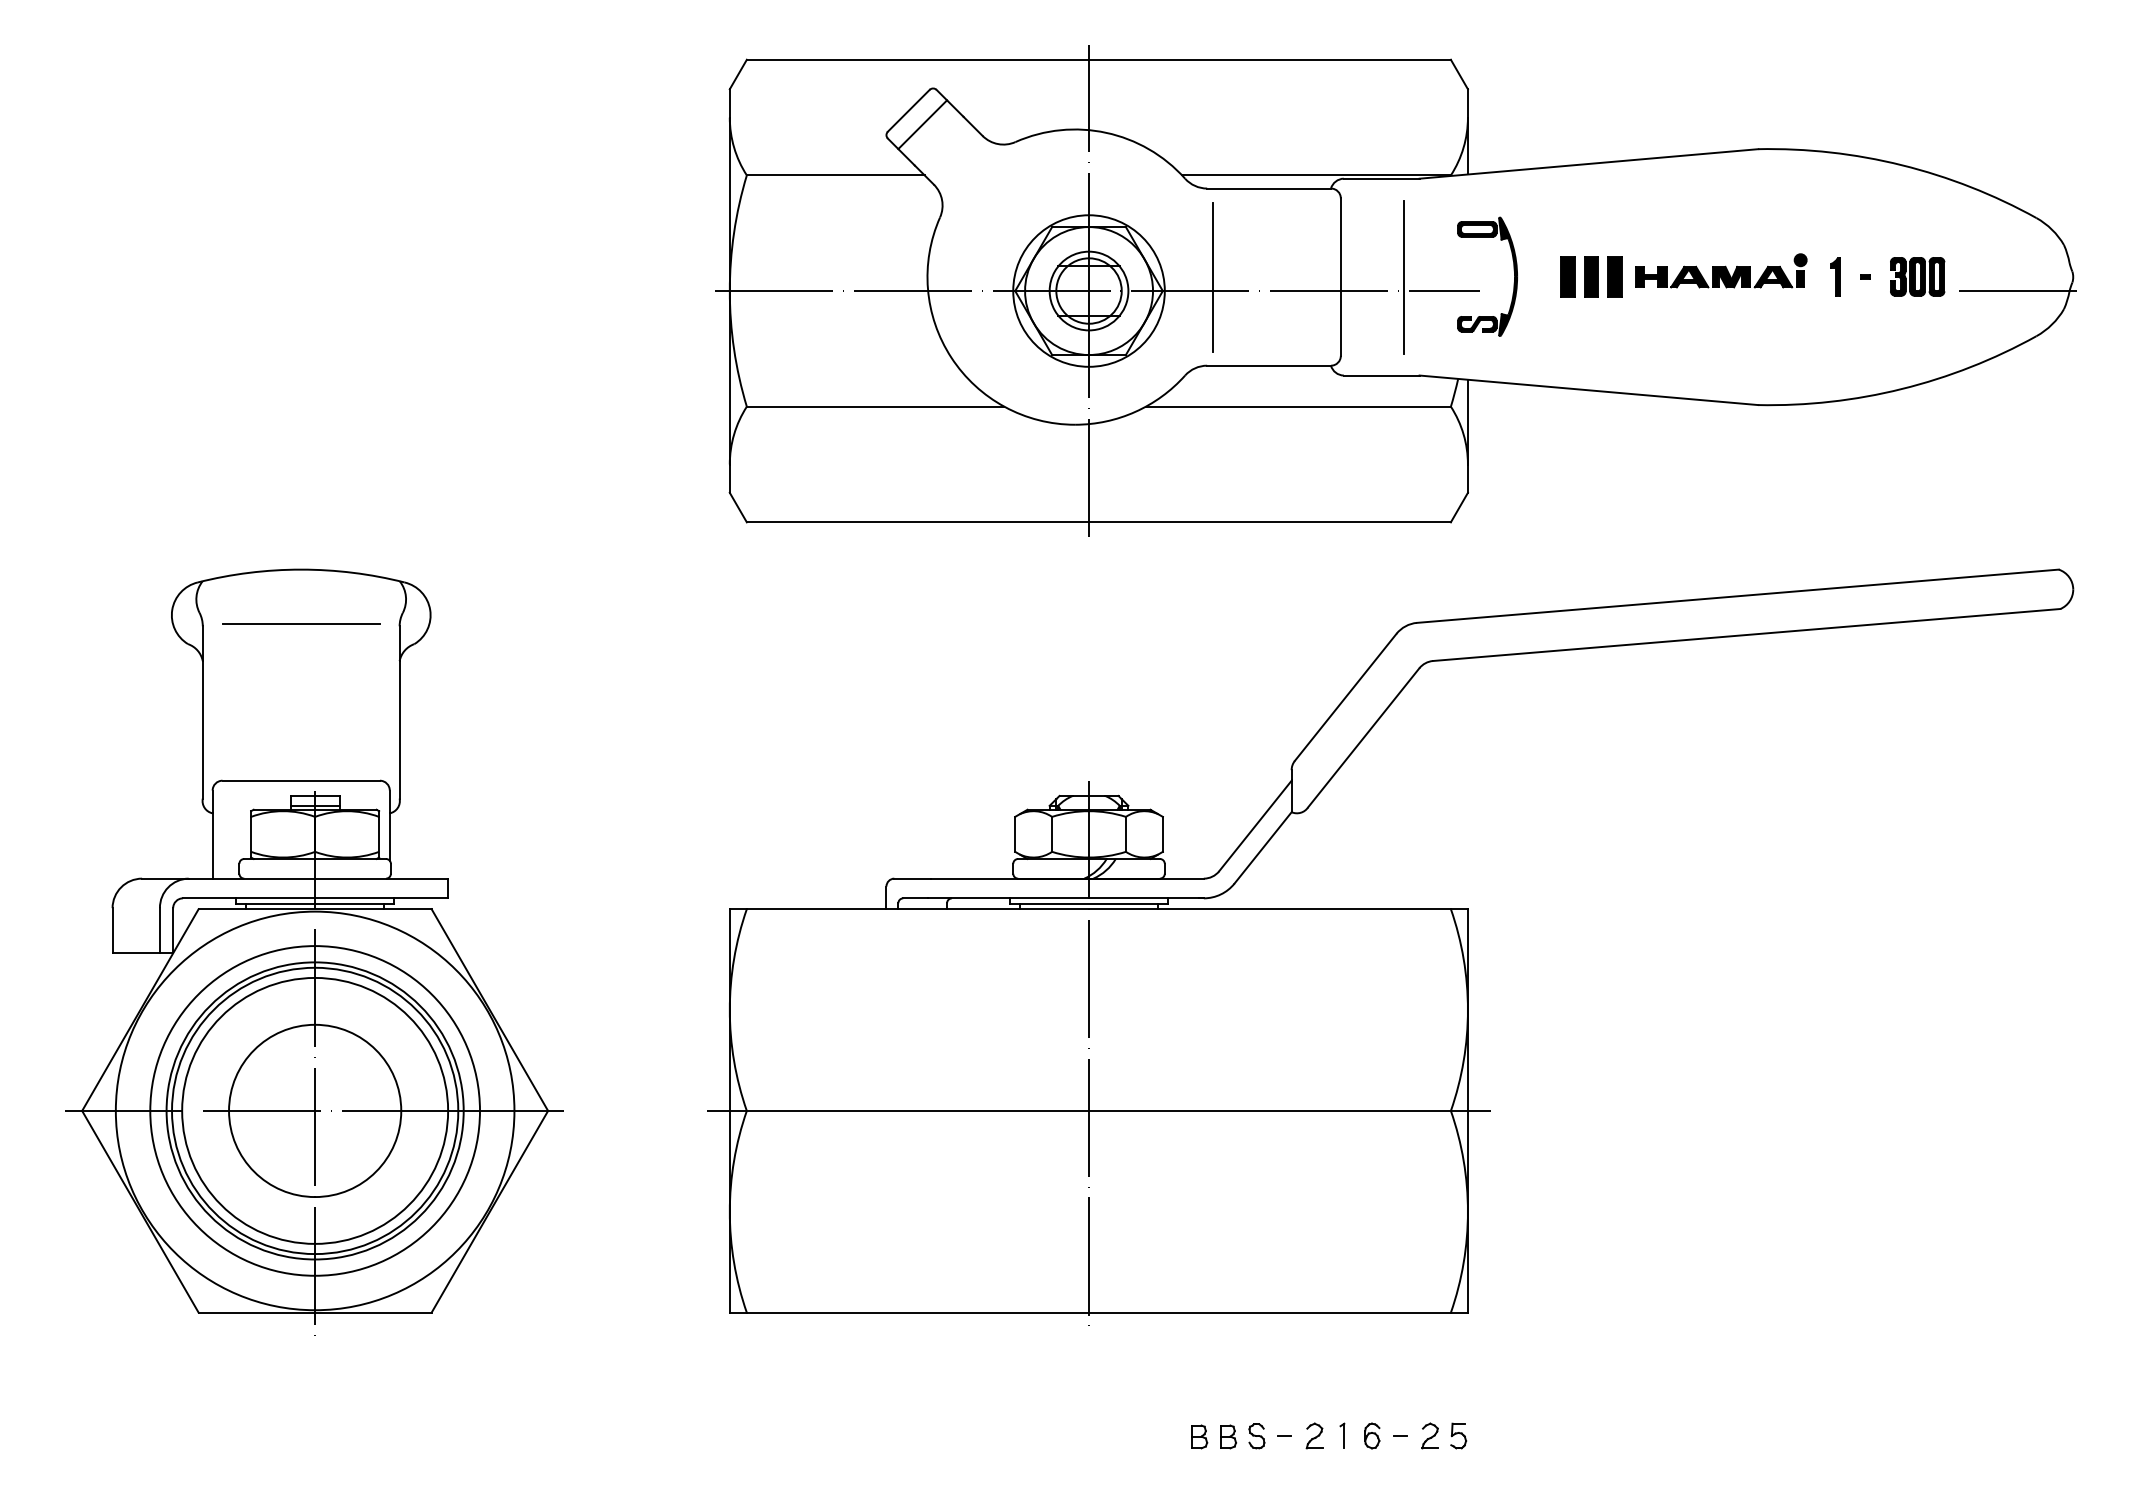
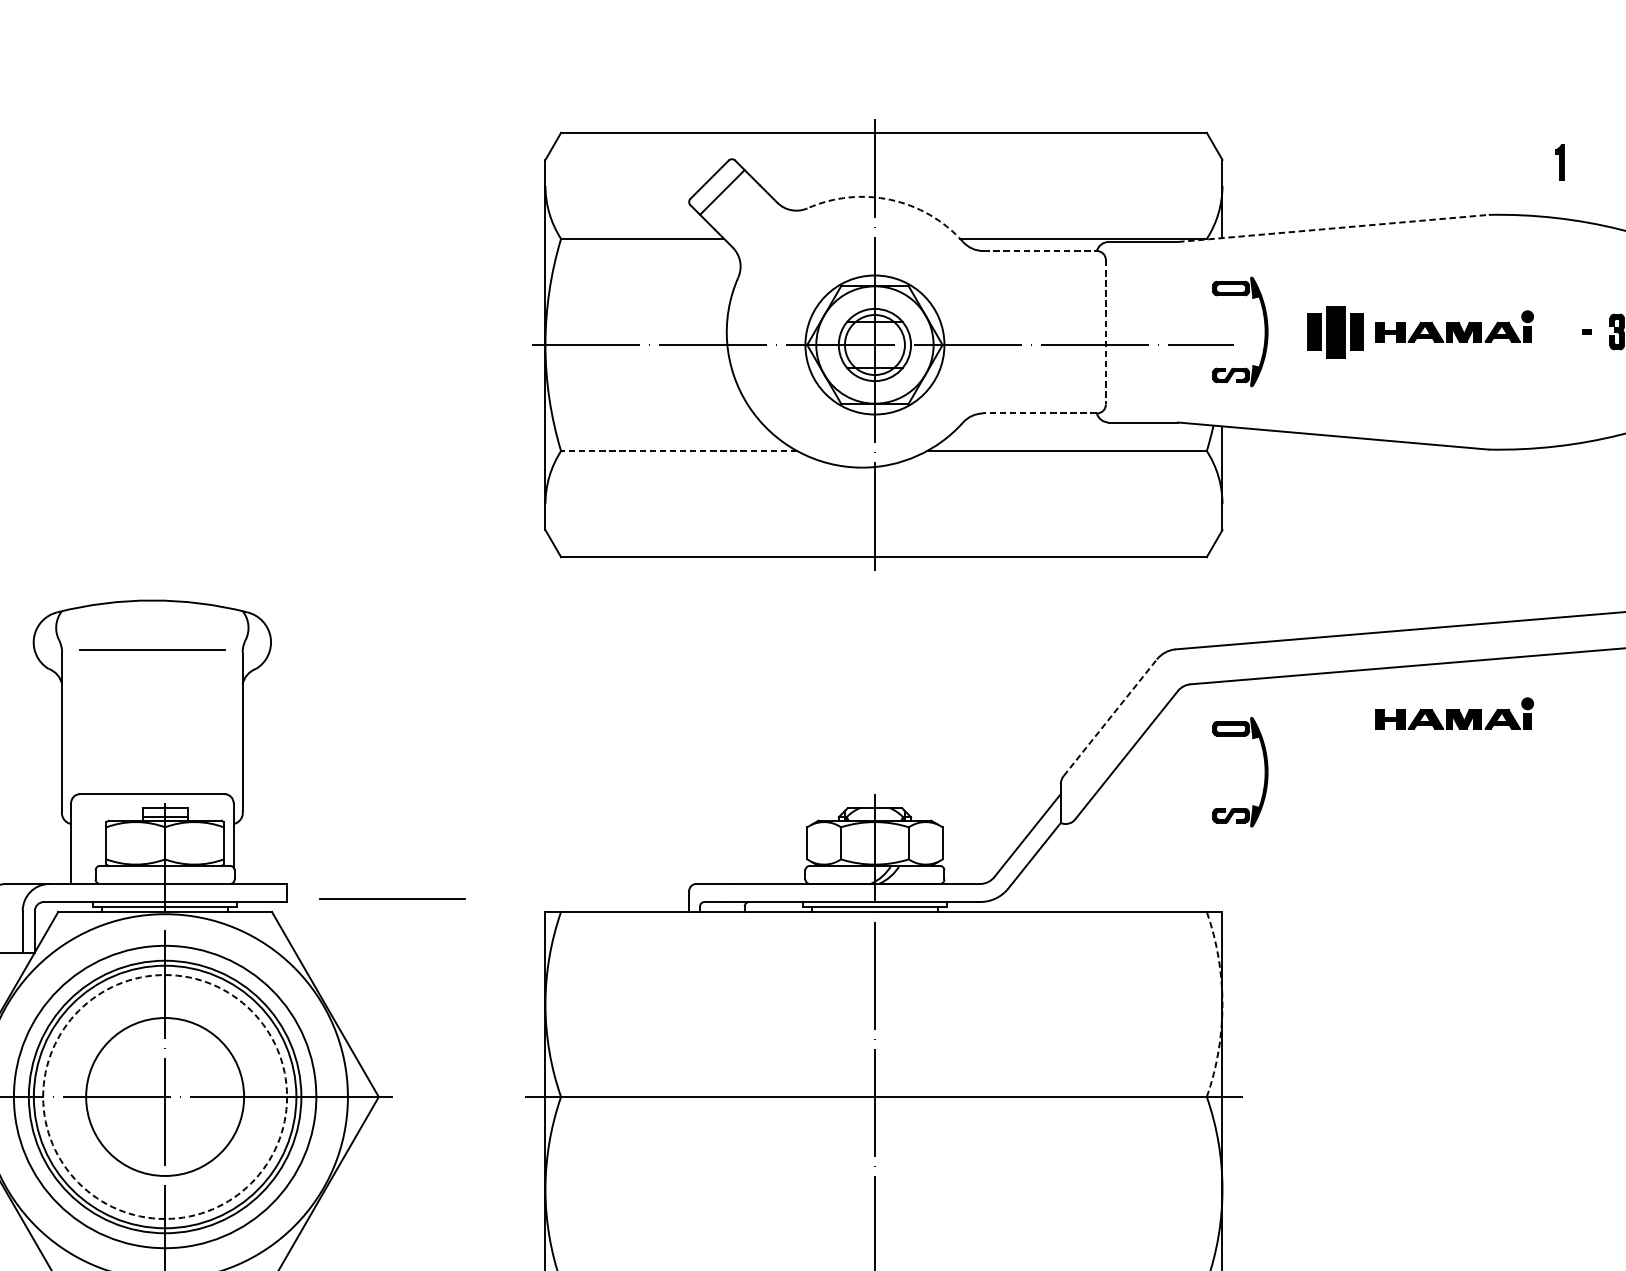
arc: (1106, 132) -> (890, 199), solid -> dashed
line: (1588, 163) -> (1333, 228), solid -> dashed
line: (1269, 188) -> (1040, 250), solid -> dashed
part: (1591, 276) -> (1335, 331), size x1.4
part: (1835, 276) -> (1559, 161), moved
line: (1213, 277) -> (989, 332), removed
line: (1340, 277) -> (1105, 332), solid -> dashed
line: (1404, 277) -> (1164, 332), removed
line: (1269, 365) -> (1040, 413), solid -> dashed
line: (875, 406) -> (679, 450), solid -> dashed
part: (1721, 692) -> (1455, 713), added
line: (1346, 697) -> (1111, 717), solid -> dashed
part: (1513, 750) -> (1264, 766), added
line: (563, 894) -> (392, 898), added
arc: (1467, 1010) -> (1222, 1004), solid -> dashed
circle: (315, 1110) -> (165, 1096), solid -> dashed

